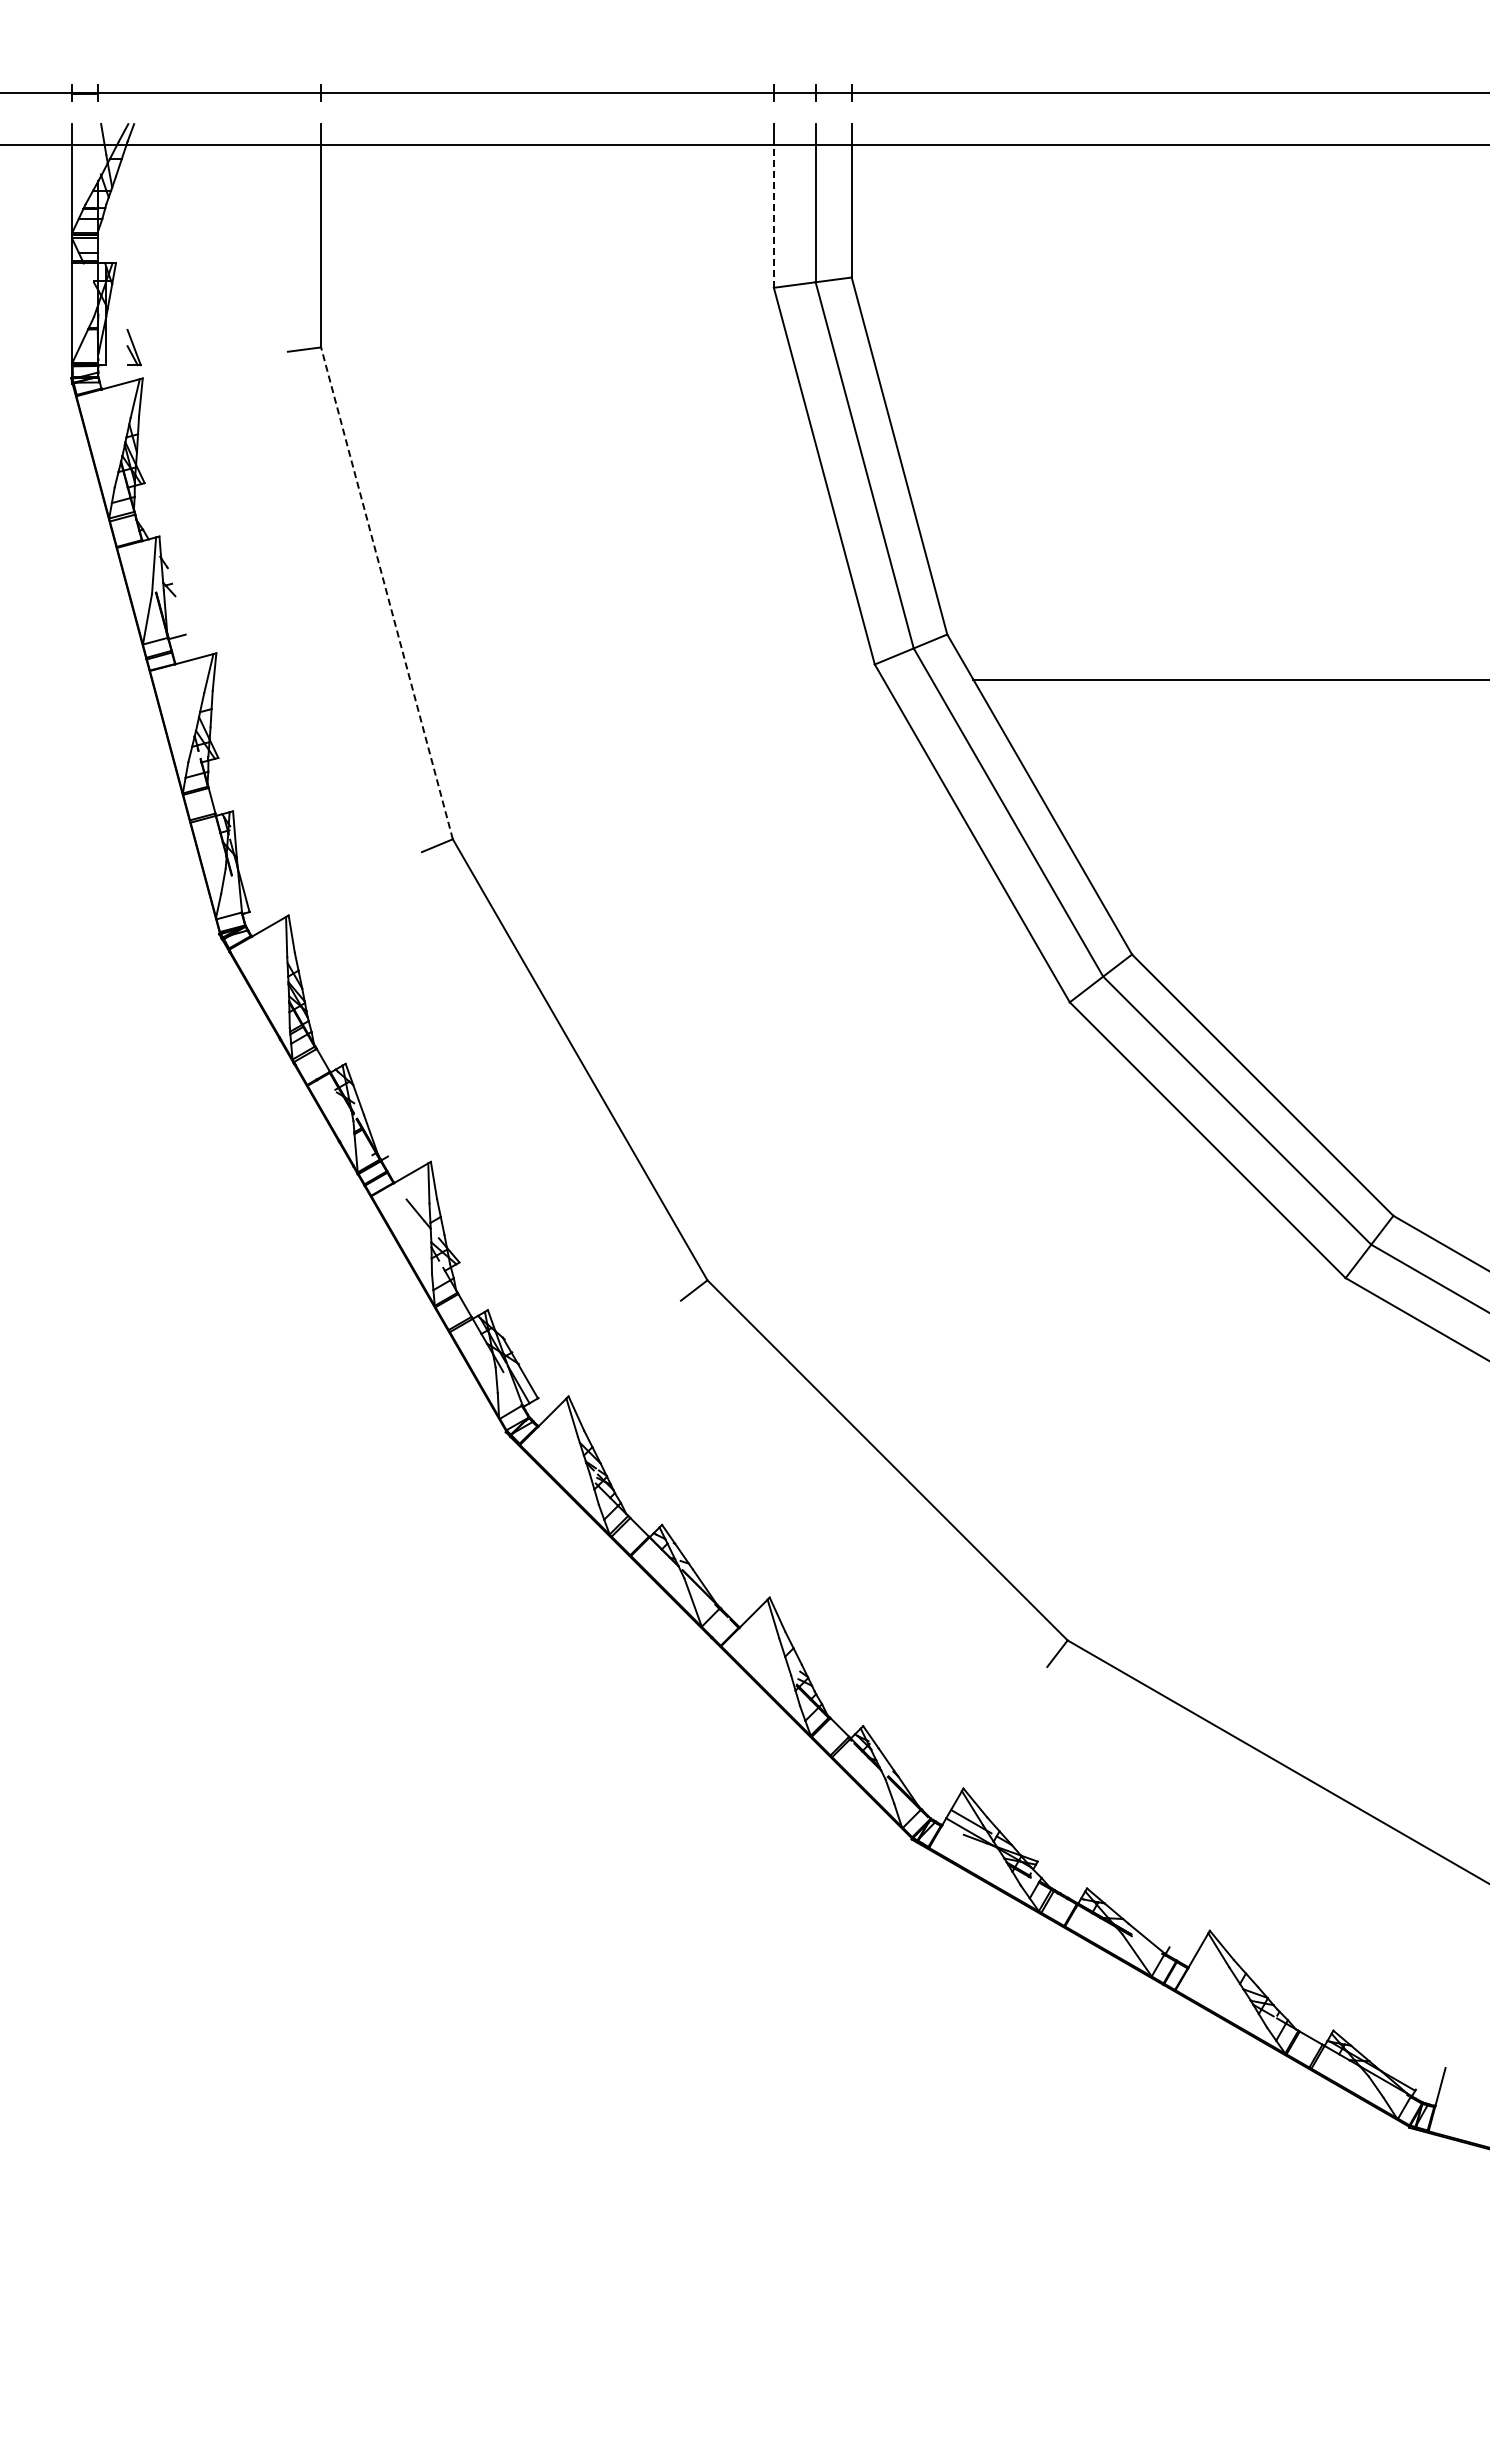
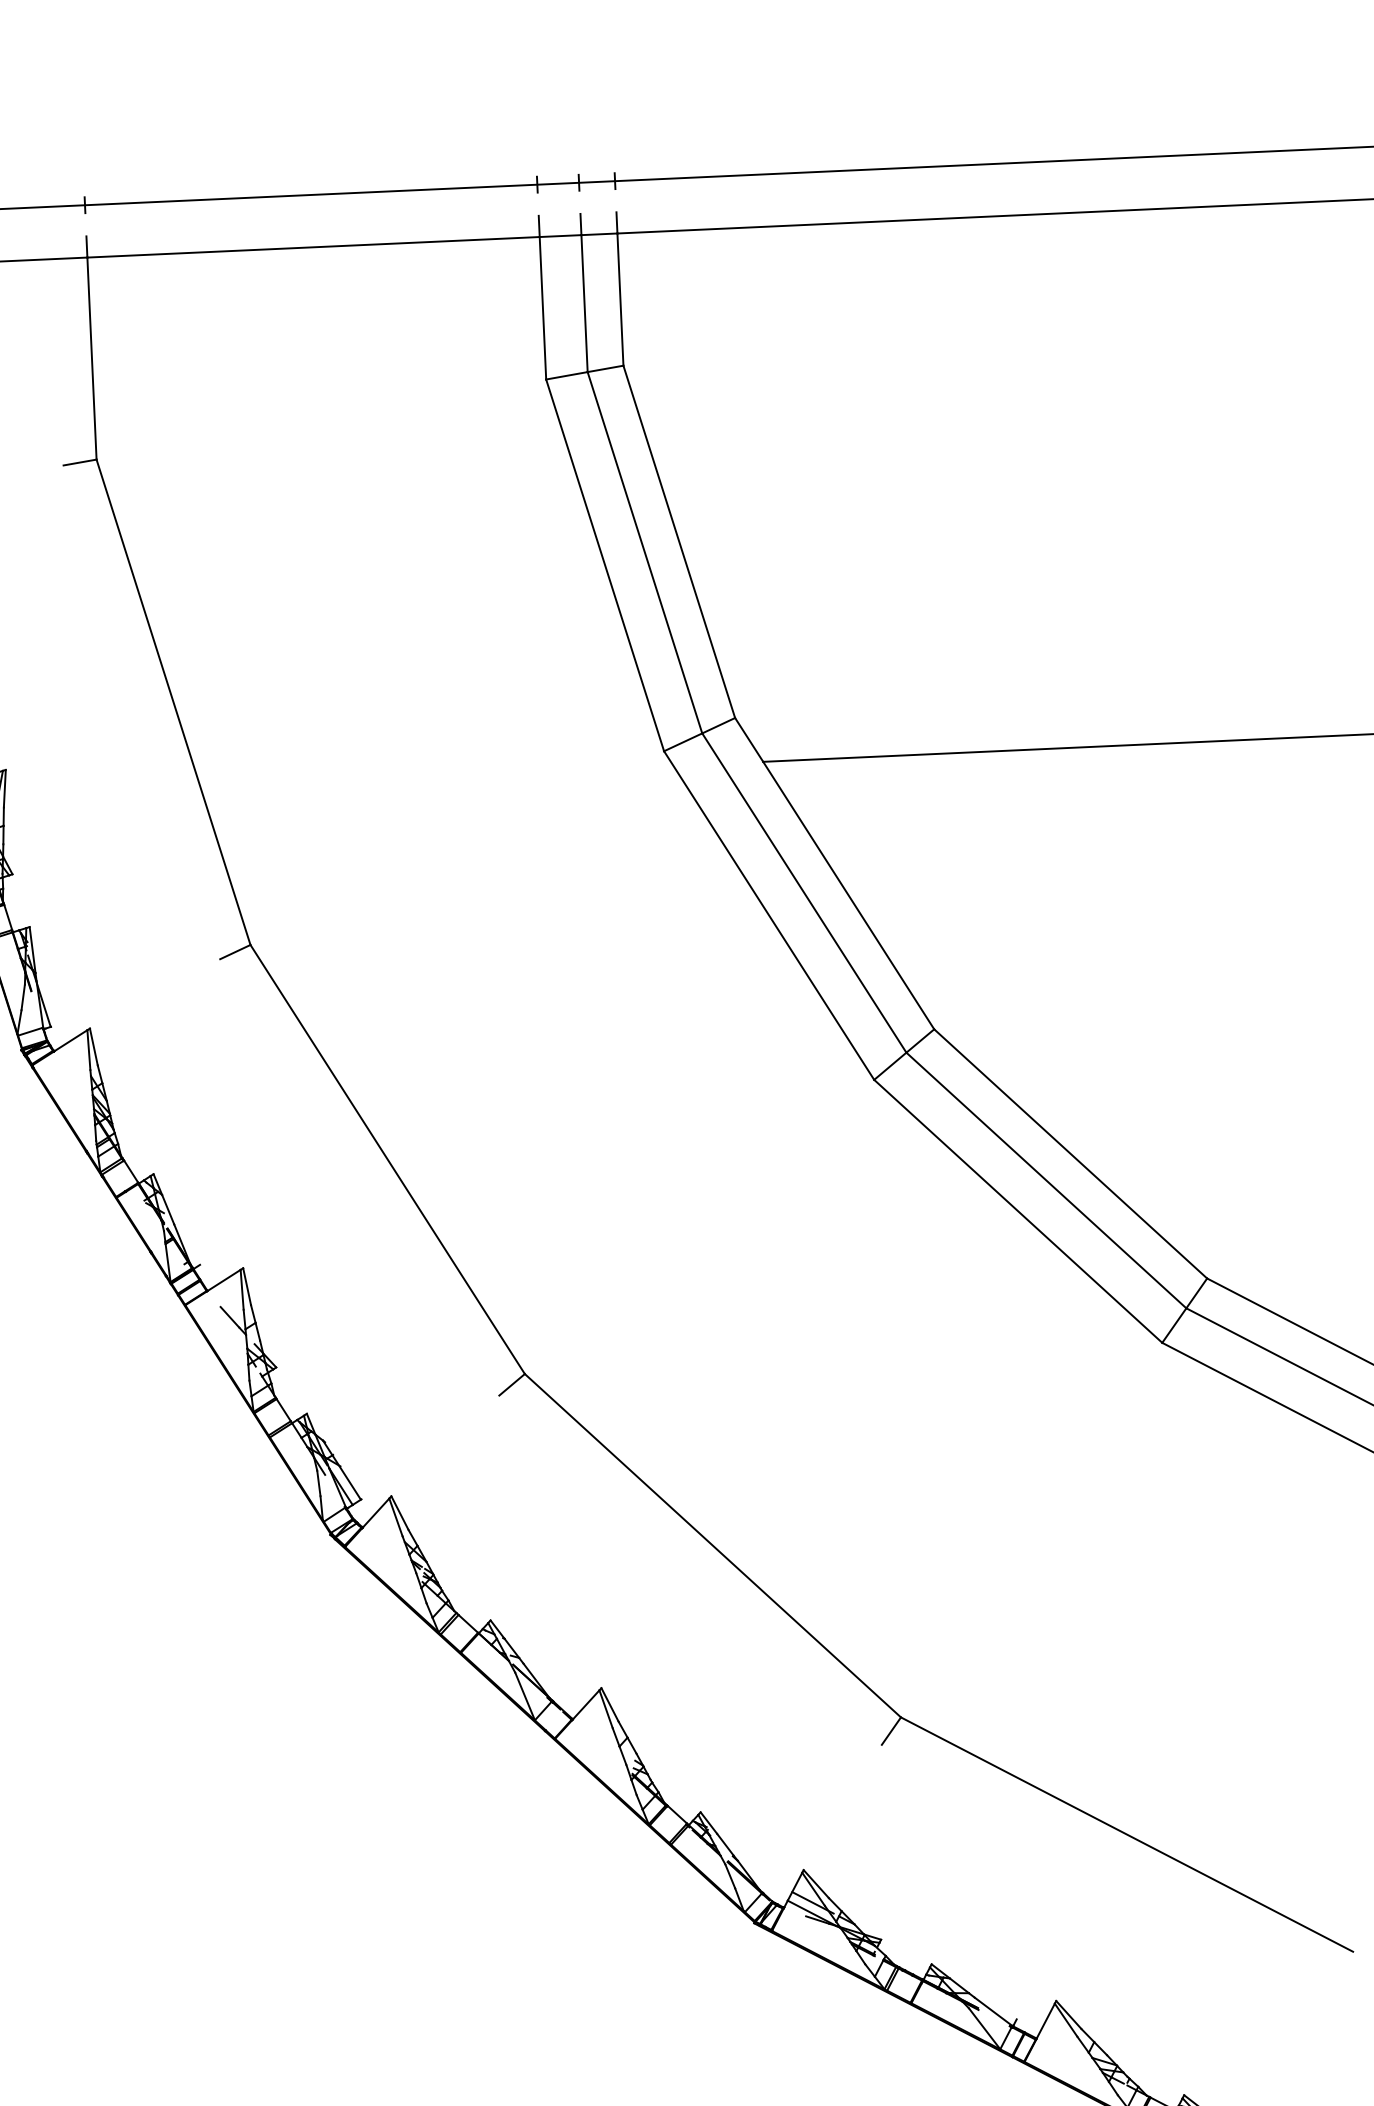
line: (773, 216) -> (542, 308), dashed -> solid
line: (386, 593) -> (173, 702), dashed -> solid

